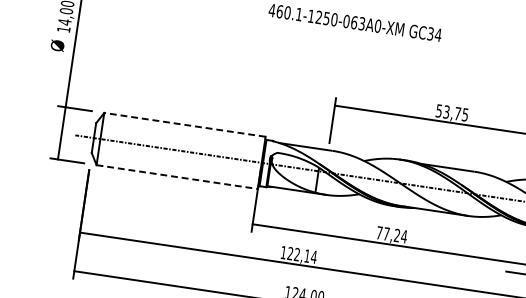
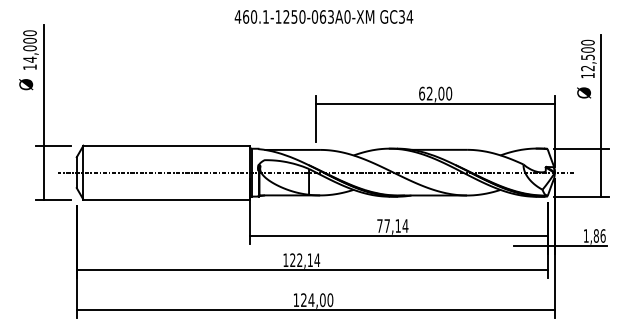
text: (452, 112) -> (435, 93), 53,75 -> 62,00
line: (184, 124) -> (166, 145), dashed -> solid
line: (177, 177) -> (167, 199), dashed -> solid
text: (396, 234) -> (397, 225), 77,24 -> 77,14

